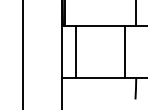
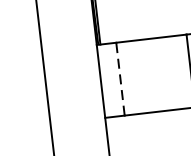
line: (75, 52) -> (120, 79), solid -> dashed

